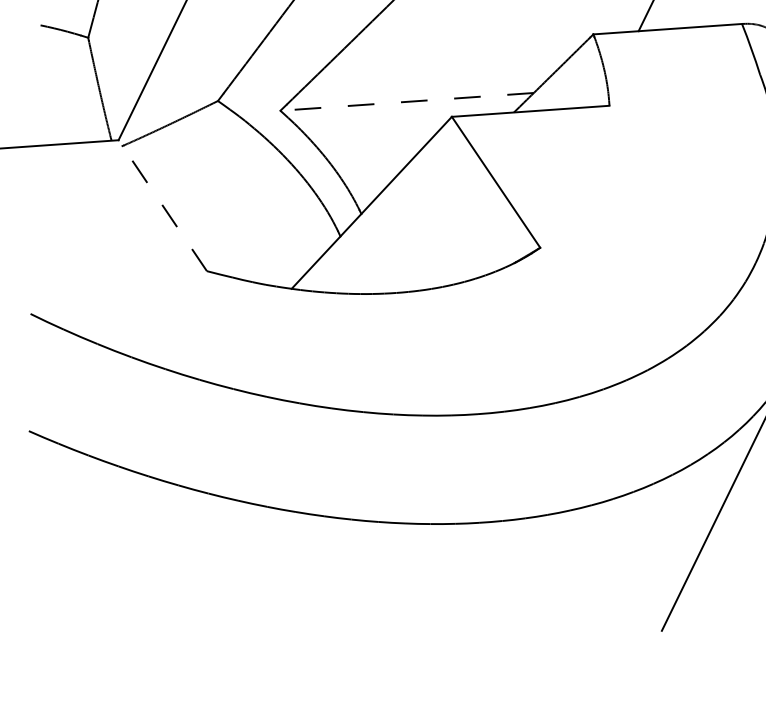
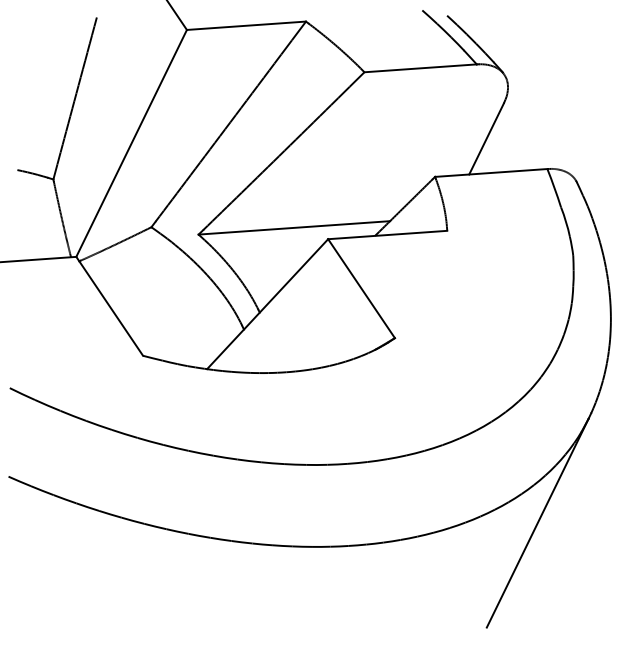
line: (407, 101) -> (294, 227), dashed -> solid
line: (162, 205) -> (109, 306), dashed -> solid

